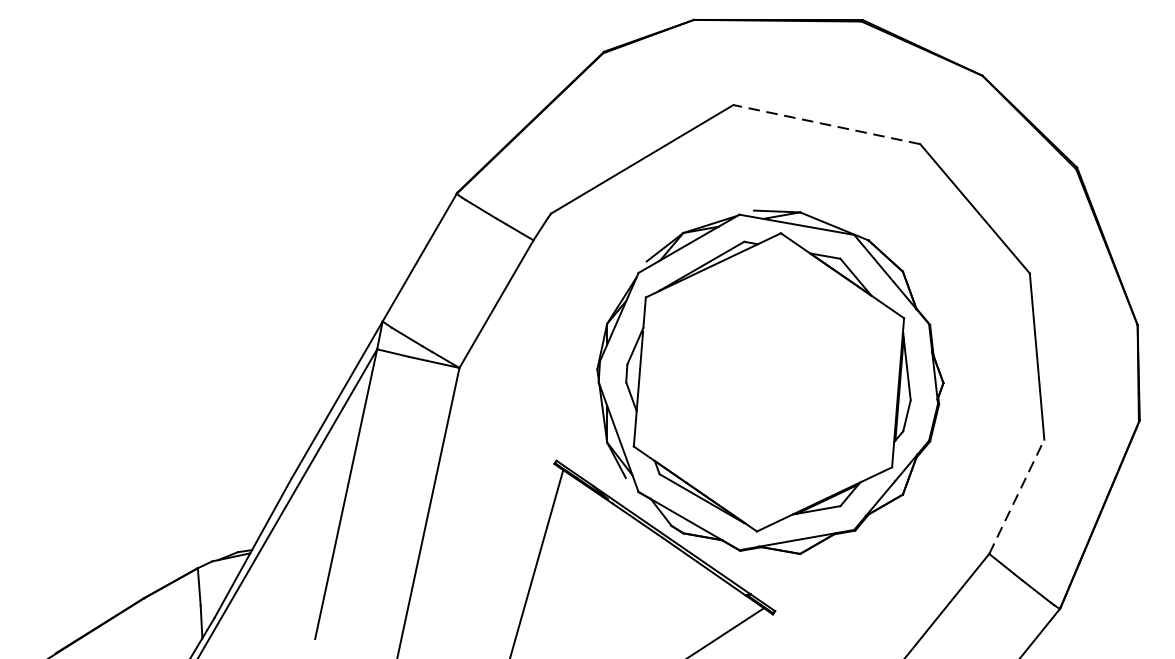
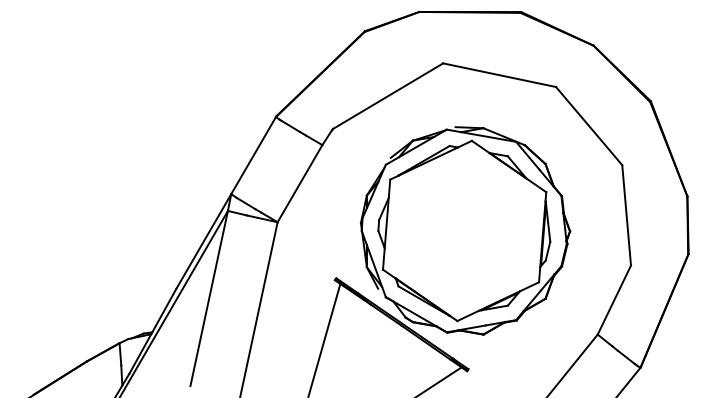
line: (826, 125) -> (499, 75), dashed -> solid
line: (1017, 495) -> (614, 299), dashed -> solid

